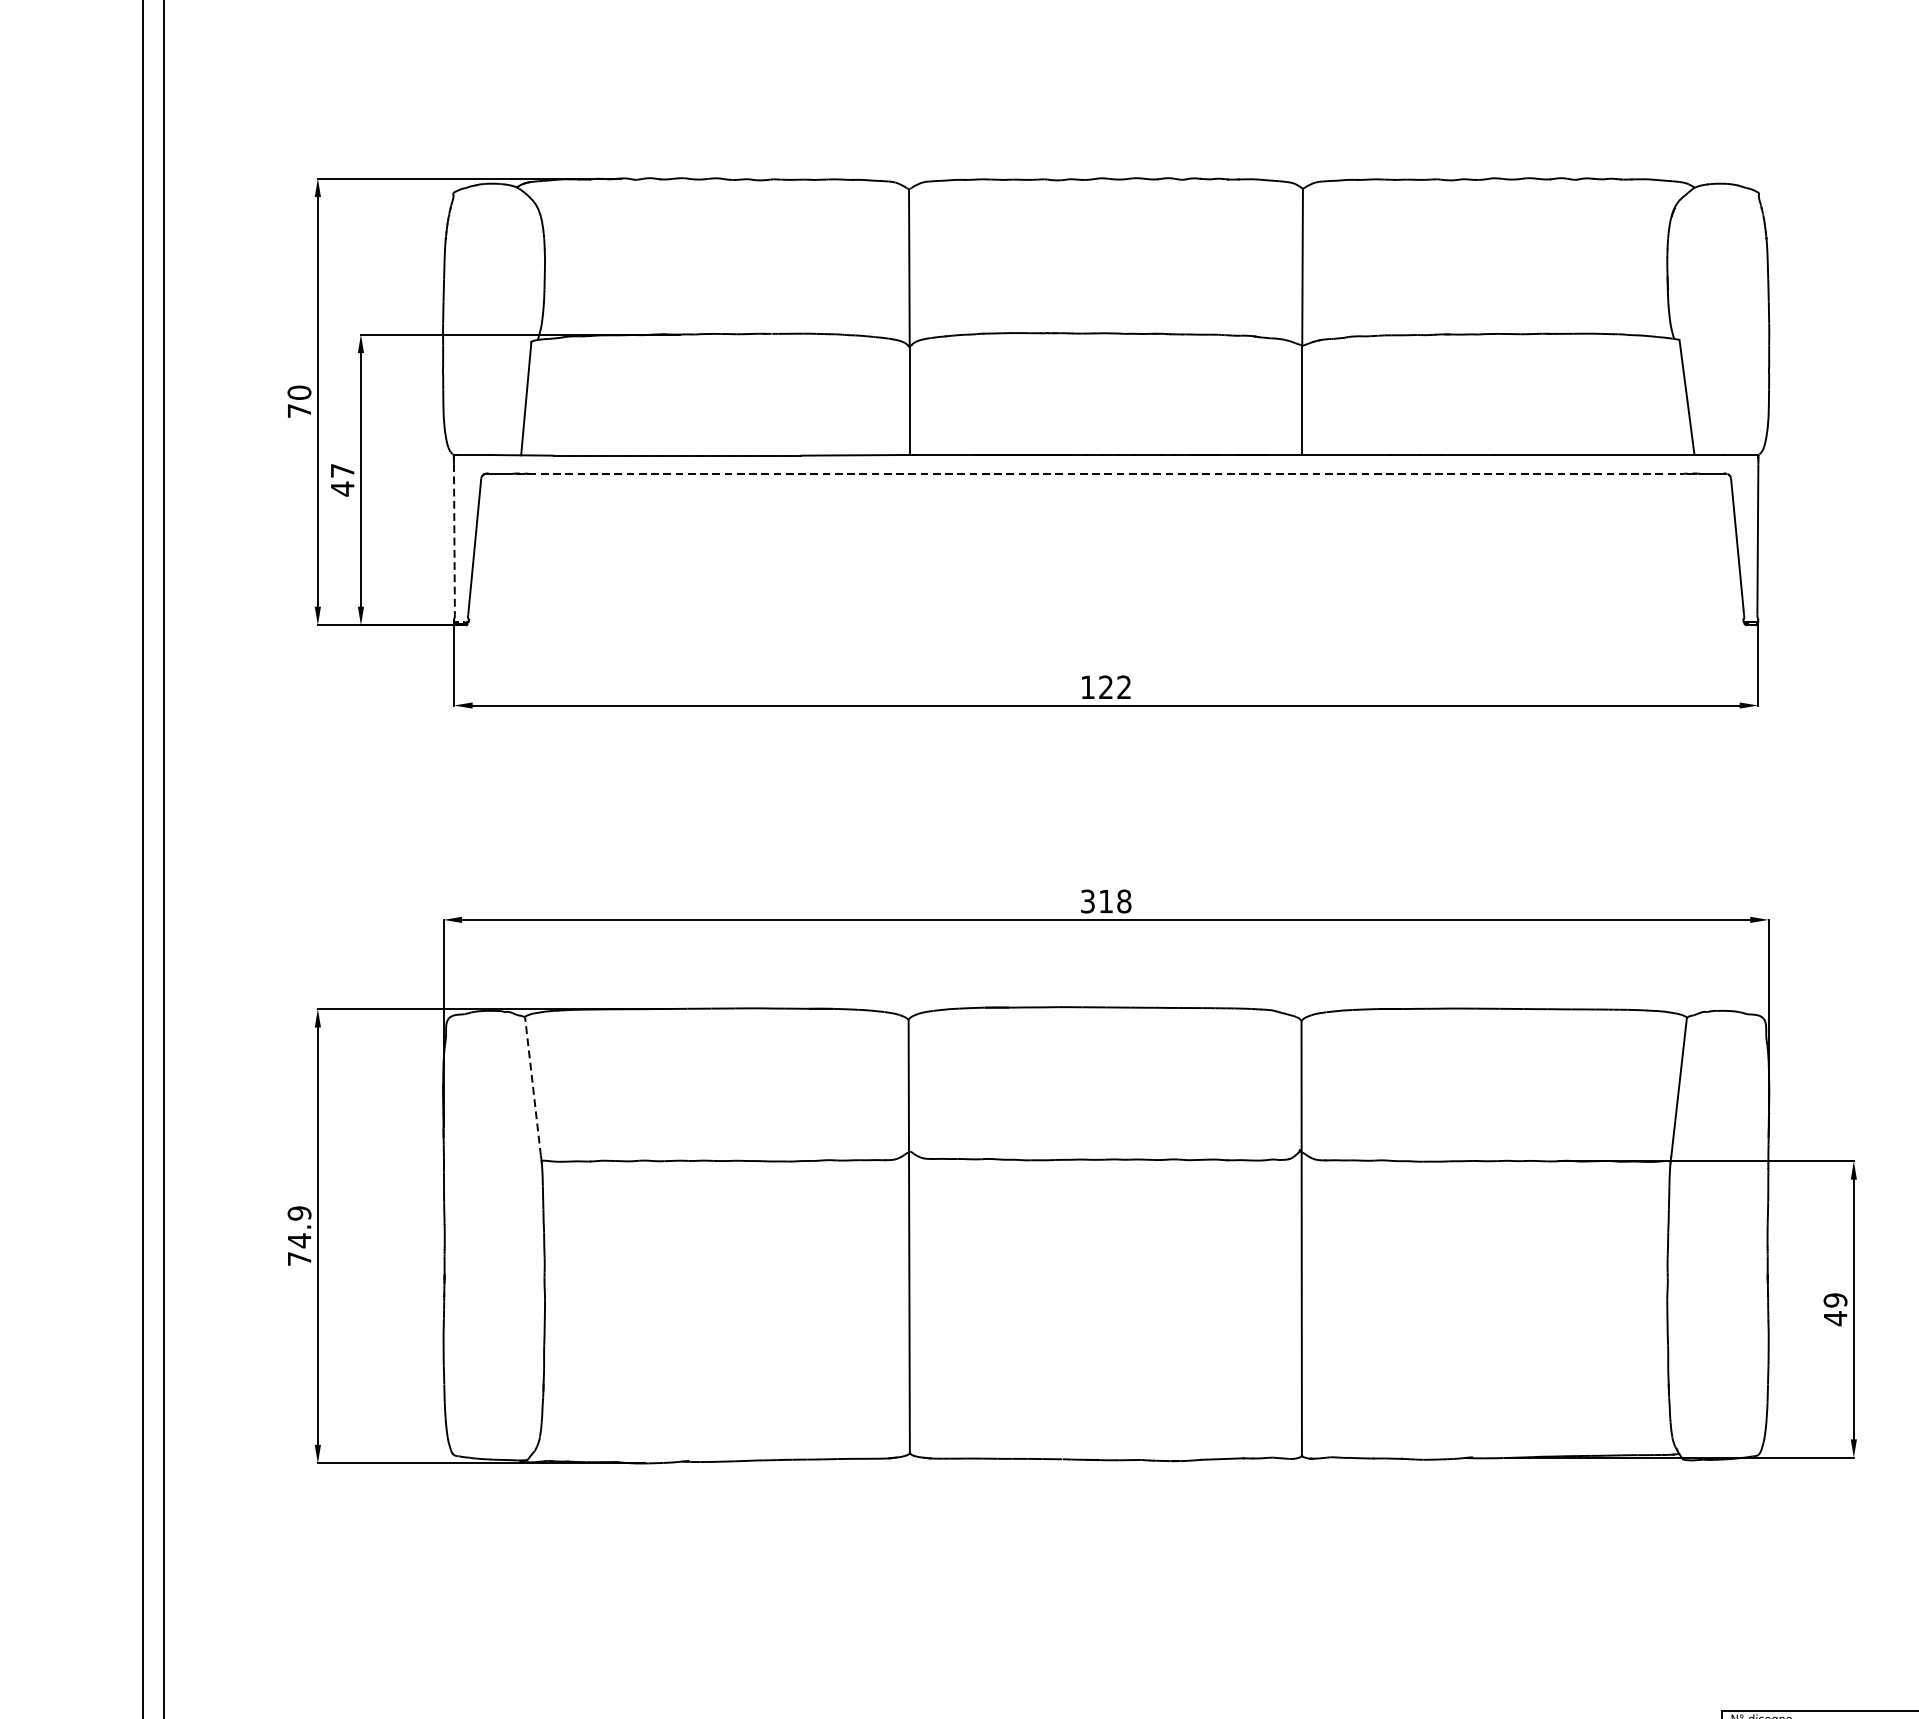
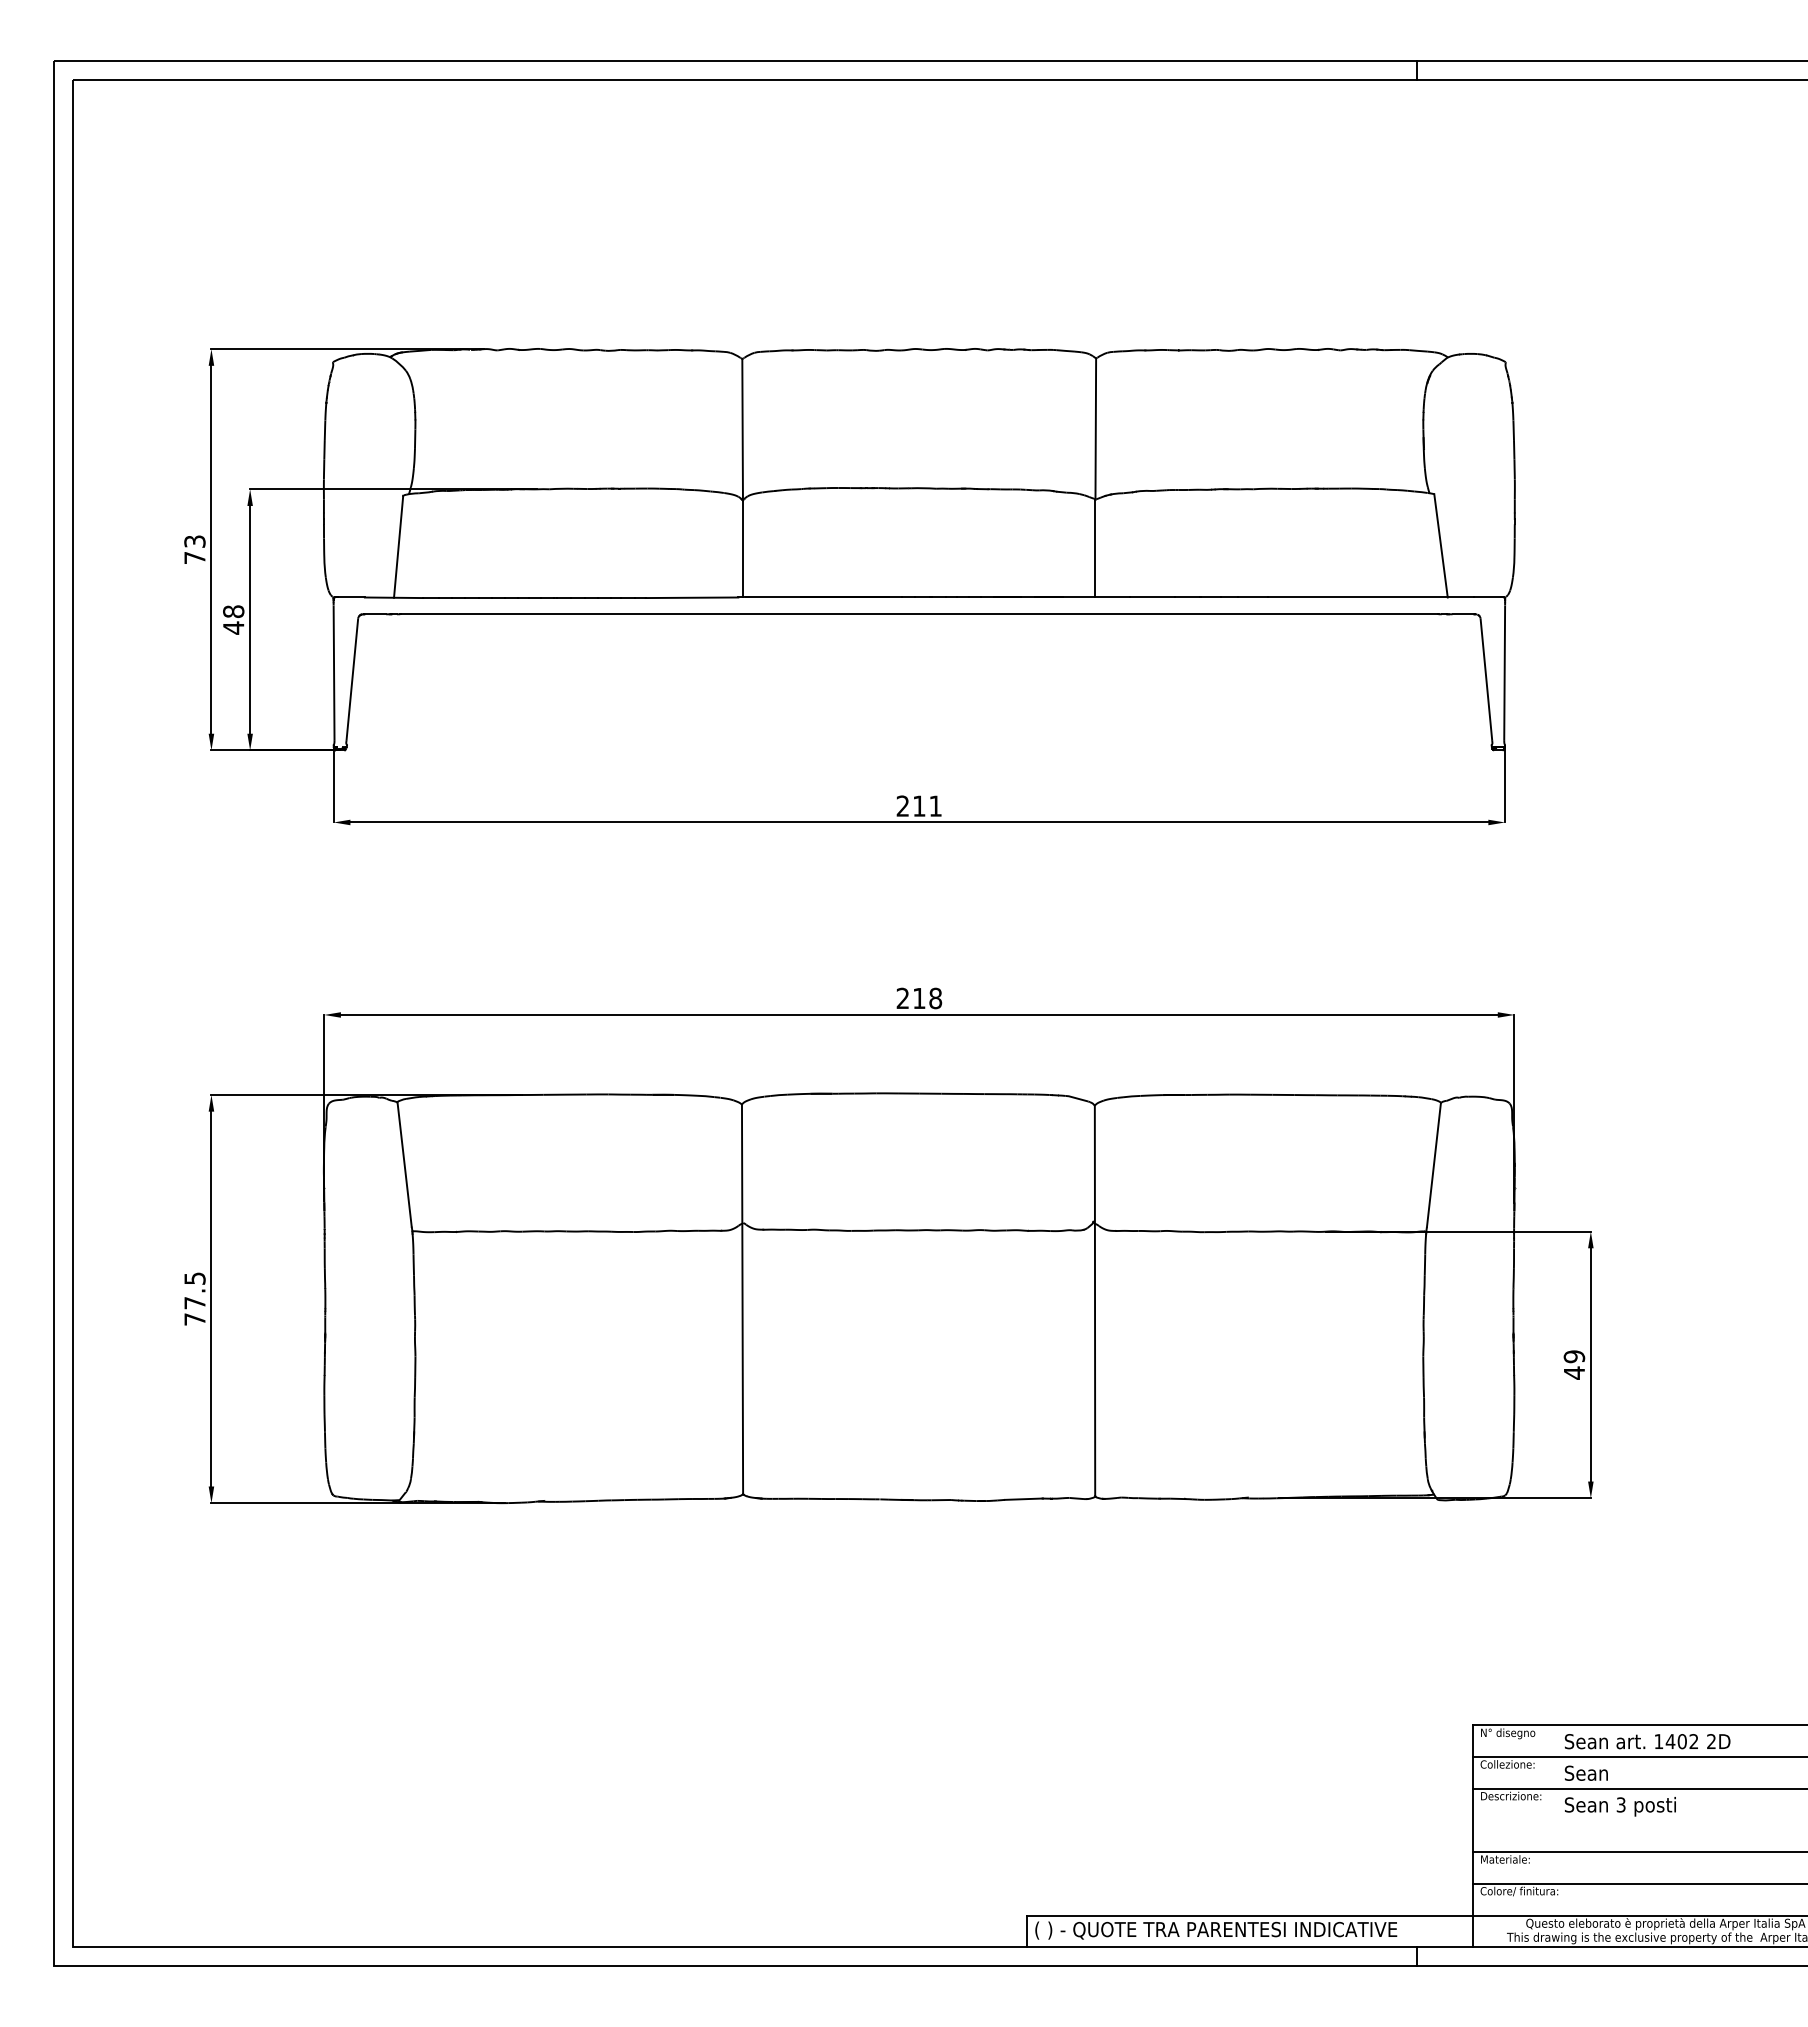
text: (299, 392) -> (194, 541), 70 -> 73
text: (342, 470) -> (233, 611), 47 -> 48
line: (1106, 473) -> (919, 614), dashed -> solid
line: (454, 539) -> (334, 673), dashed -> solid
text: (1105, 686) -> (918, 805), 122 -> 211
text: (1087, 901) -> (902, 998), 318 -> 218
line: (532, 1086) -> (404, 1164), dashed -> solid
text: (299, 1226) -> (194, 1290), 74.9 -> 77.5

